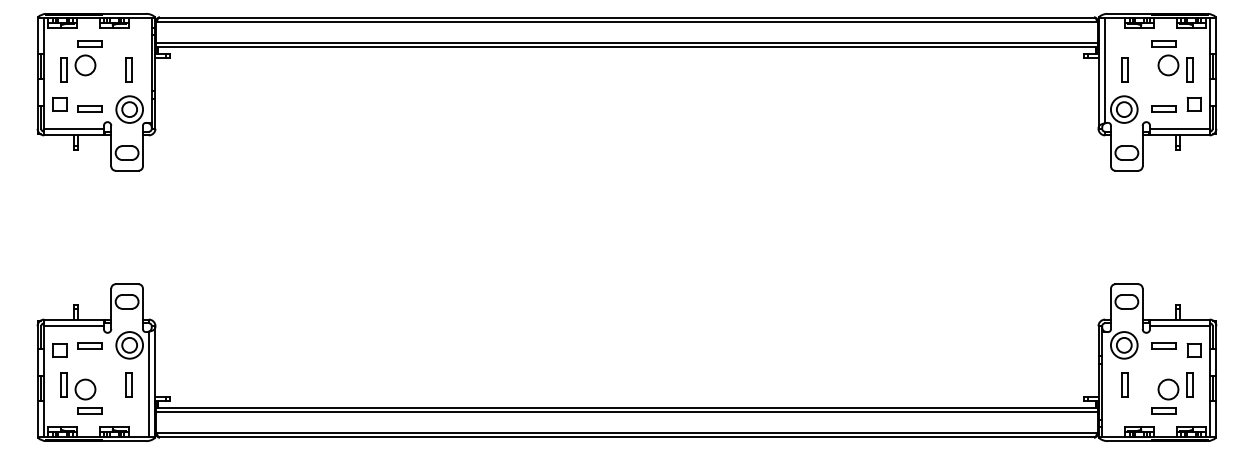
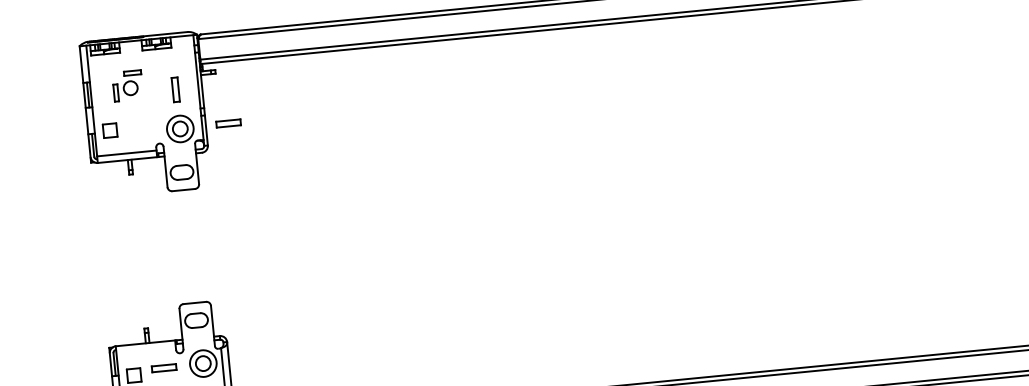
part: (81, 61) -> (127, 85), size x0.7
part: (89, 108) -> (227, 123), moved
line: (73, 326) -> (145, 350), removed

